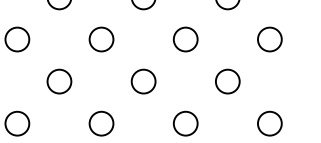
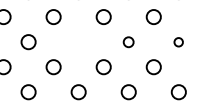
circle: (101, 40) -> (78, 42), removed
circle: (185, 40) -> (128, 42), size x0.7
circle: (269, 40) -> (178, 42), size x0.6

